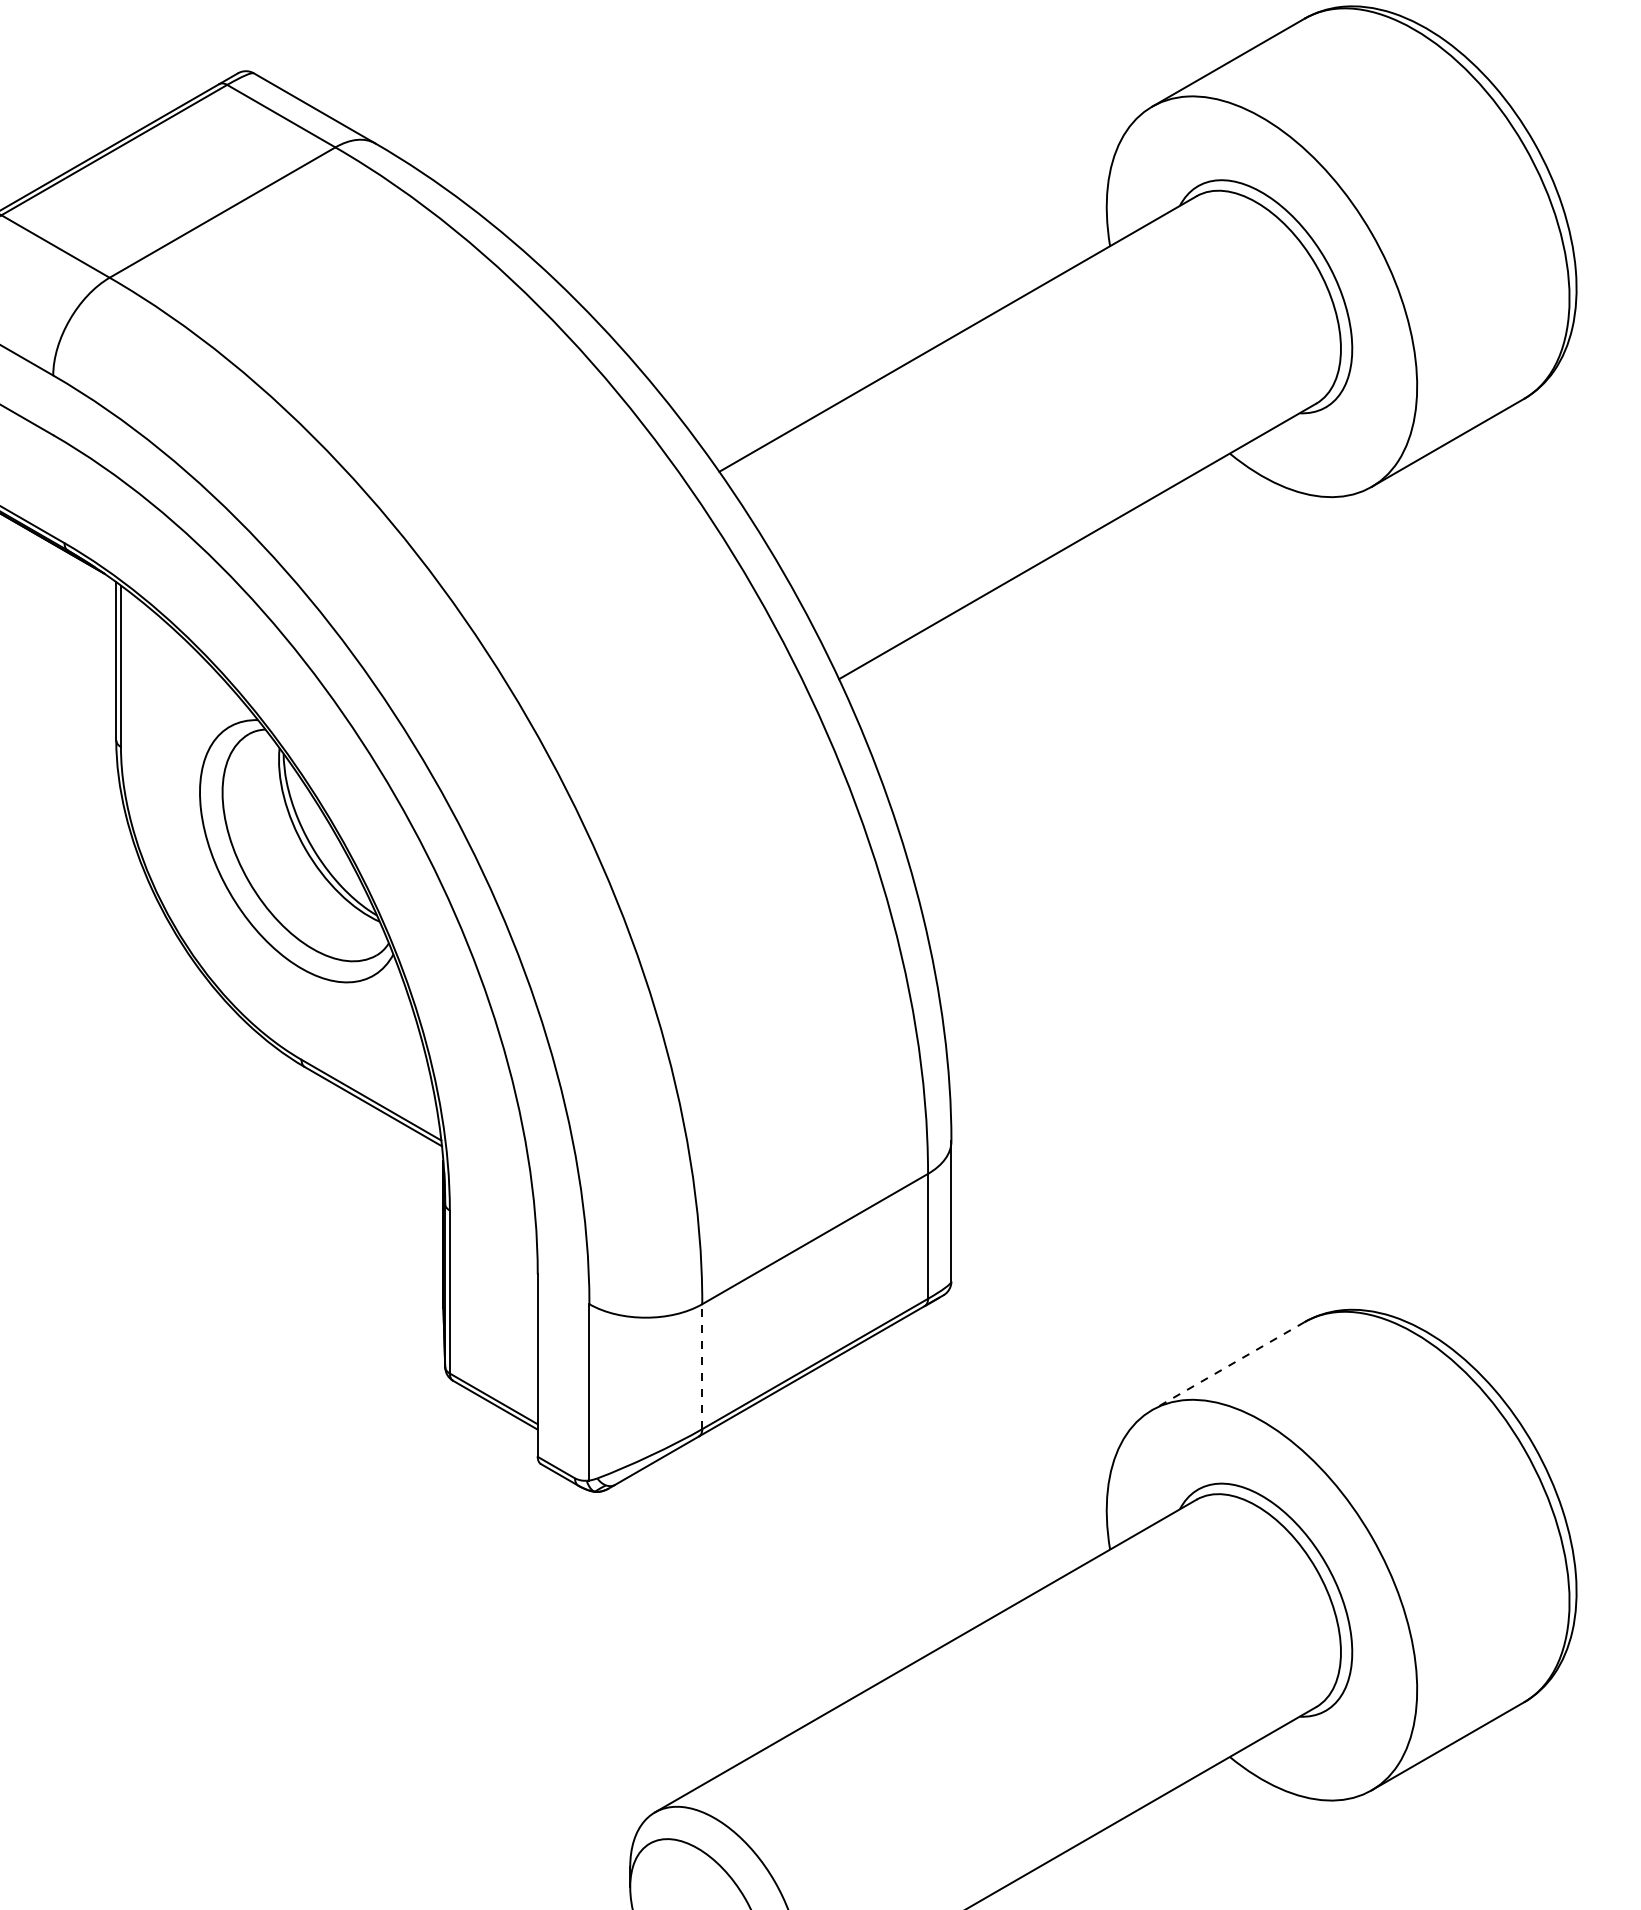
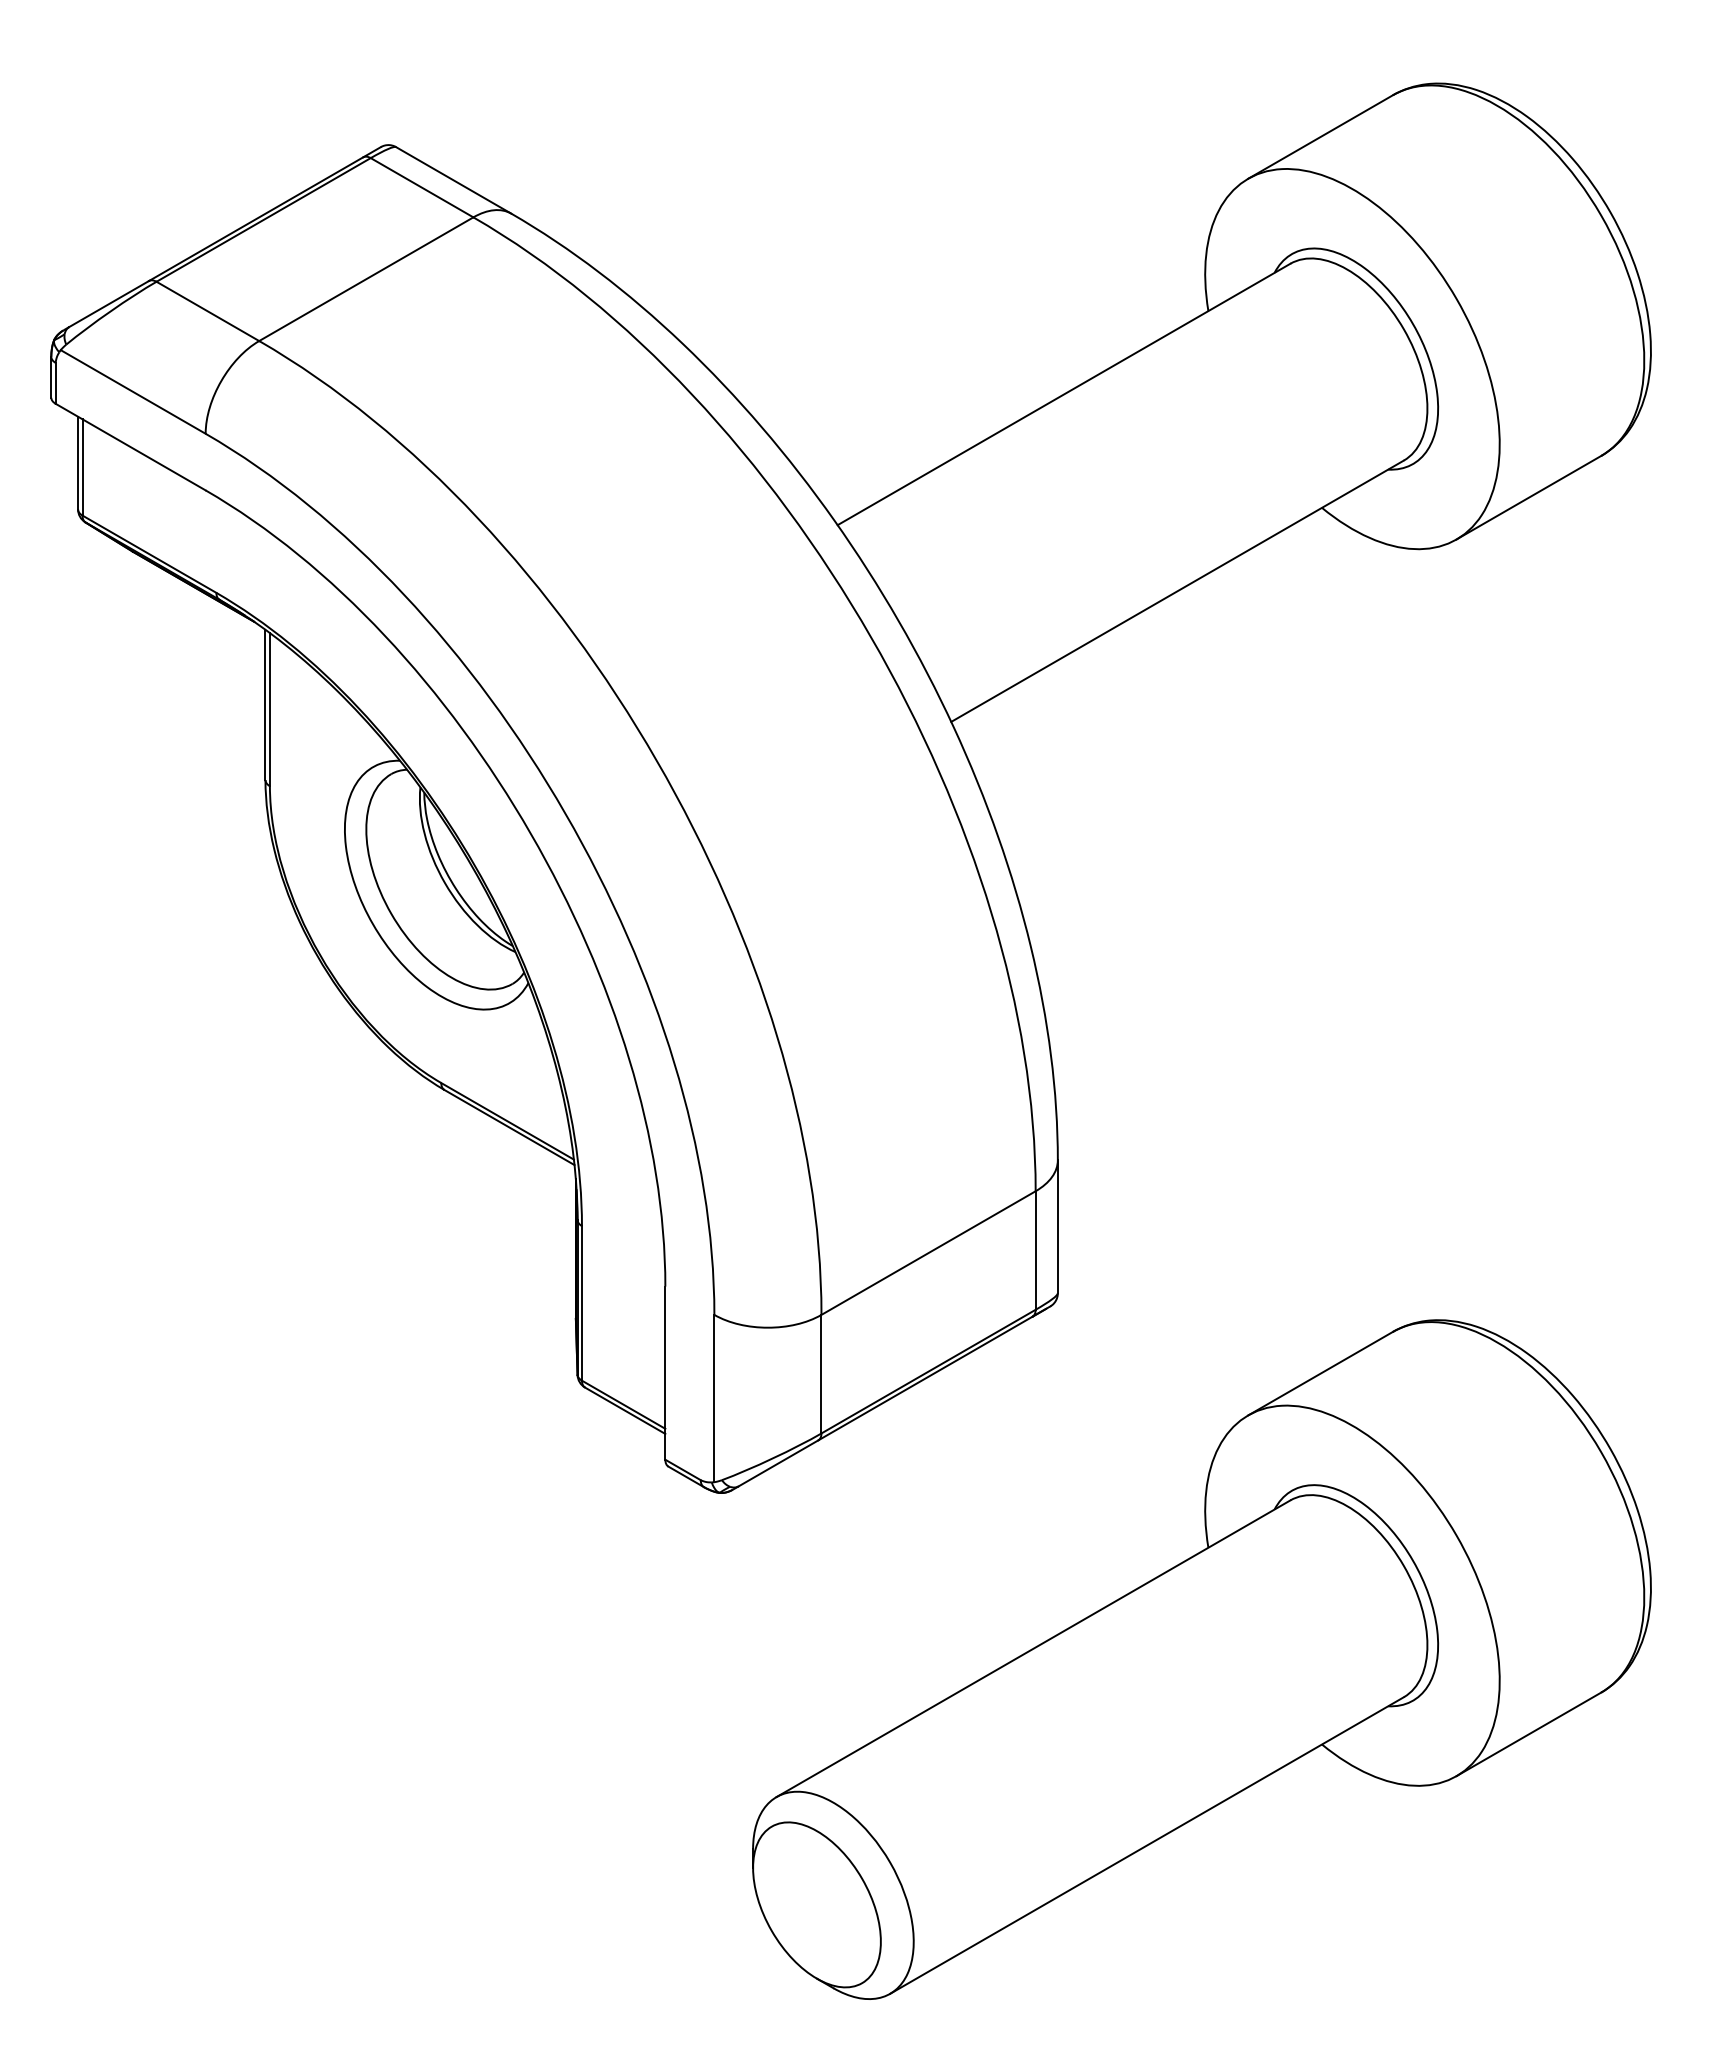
line: (702, 1365) -> (821, 1373), dashed -> solid
line: (1228, 1365) -> (1320, 1373), dashed -> solid

